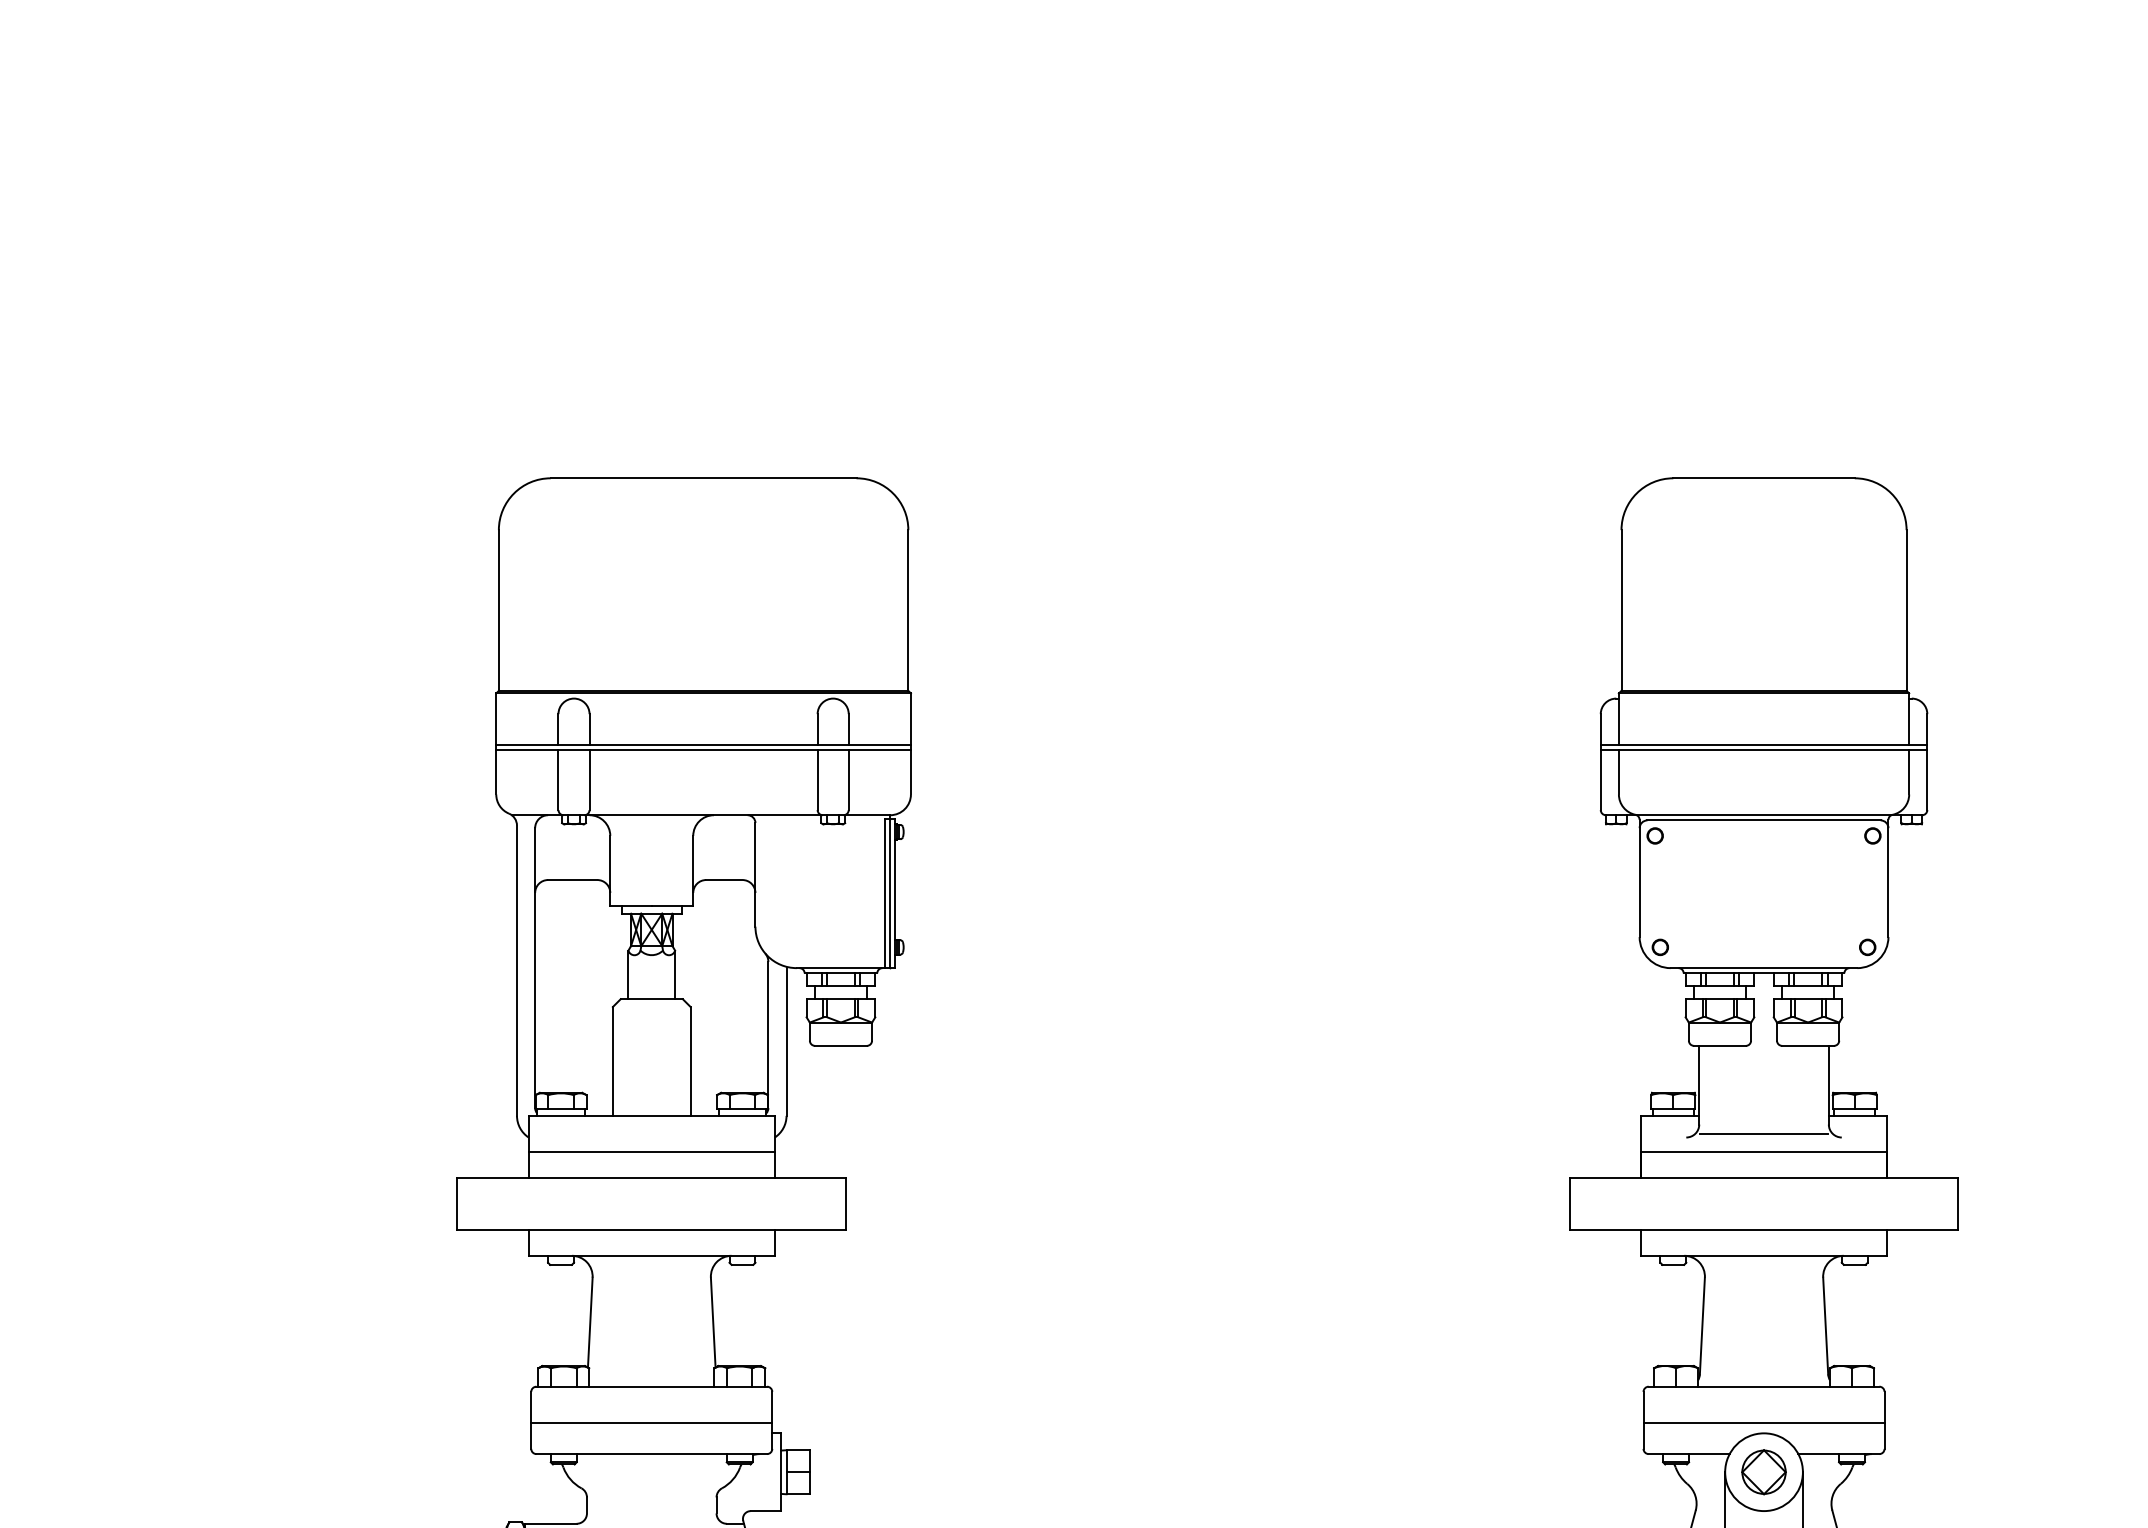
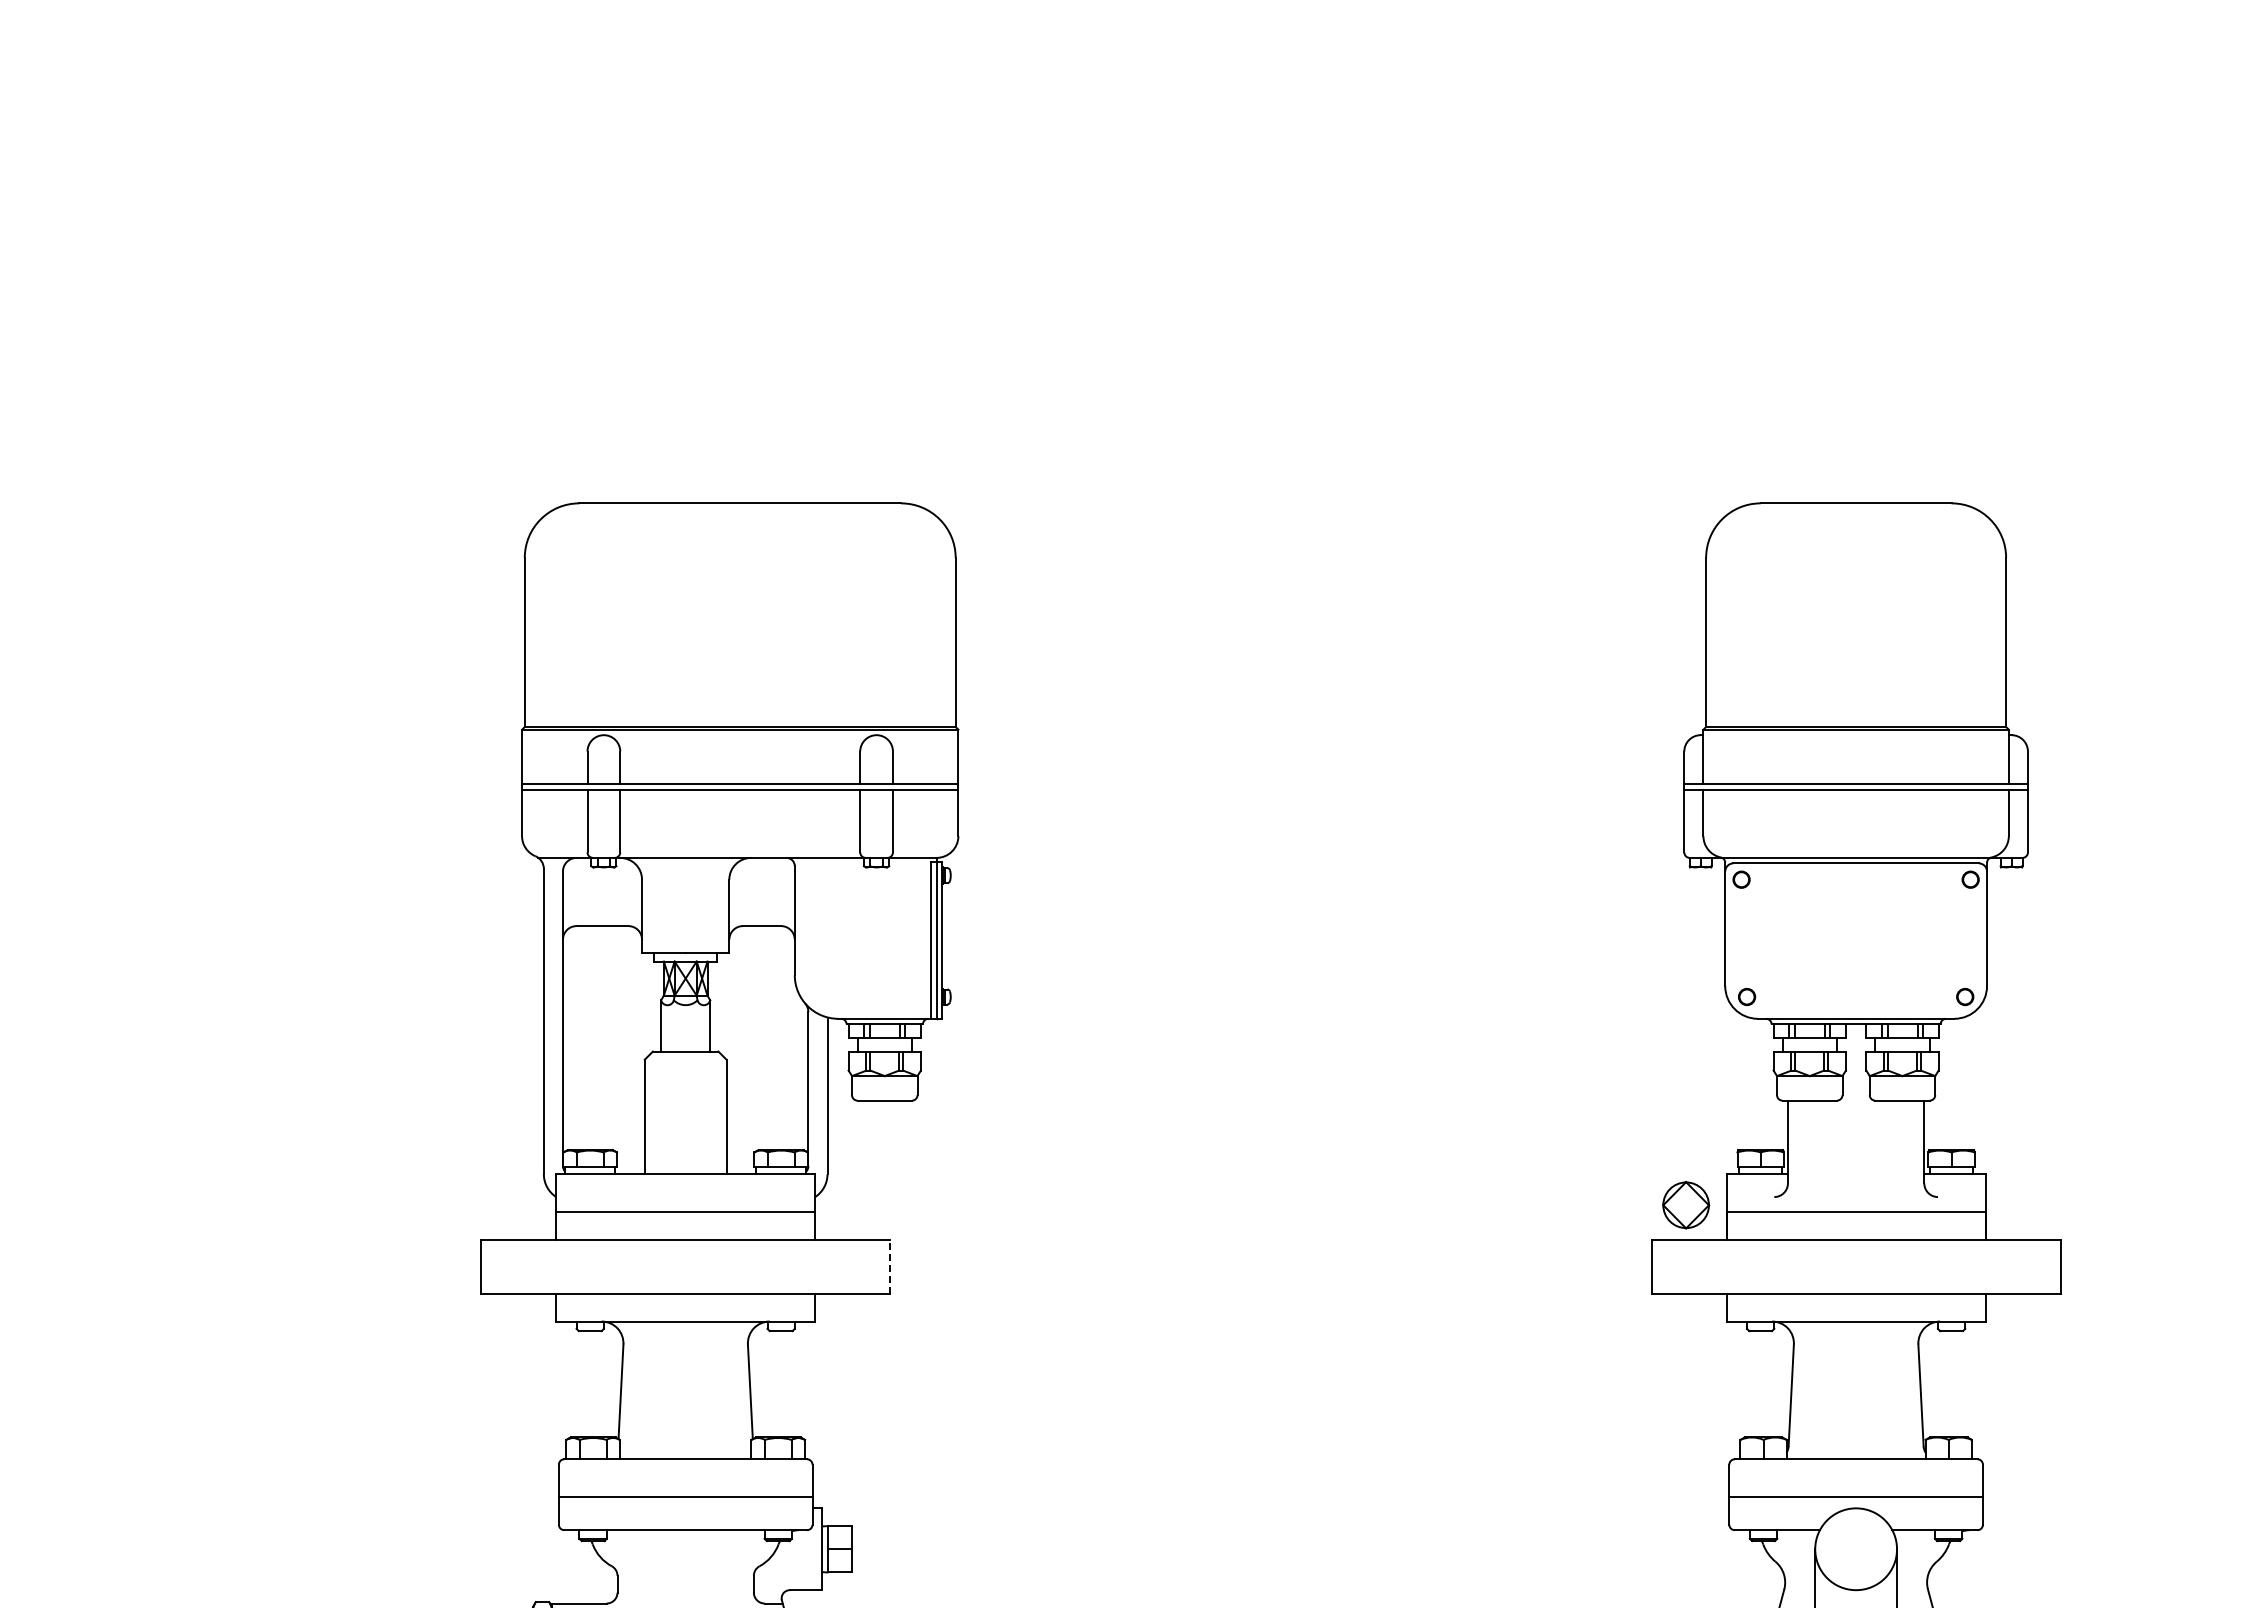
line: (1763, 1134) -> (1855, 1193), removed
line: (846, 1203) -> (890, 1266), solid -> dashed
part: (1764, 1472) -> (1686, 1205), moved

